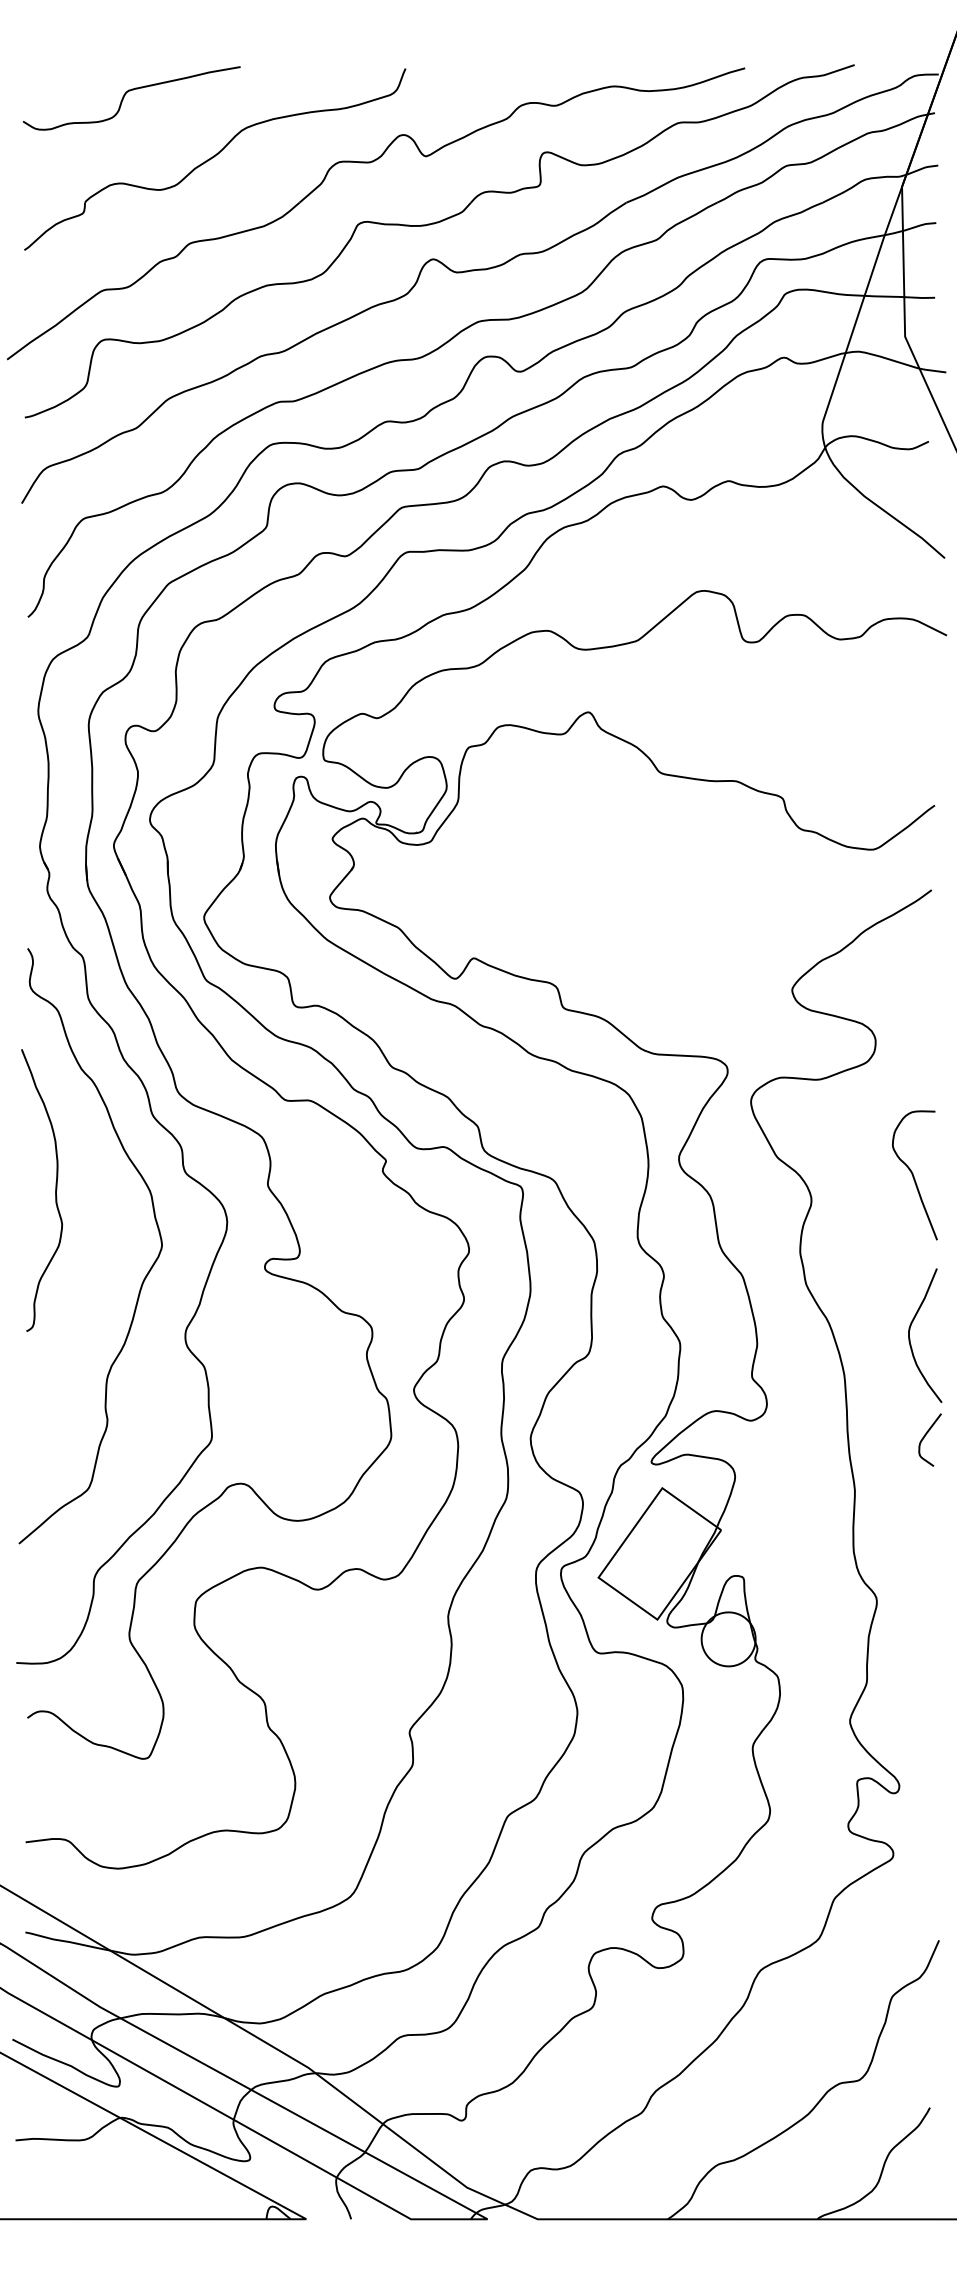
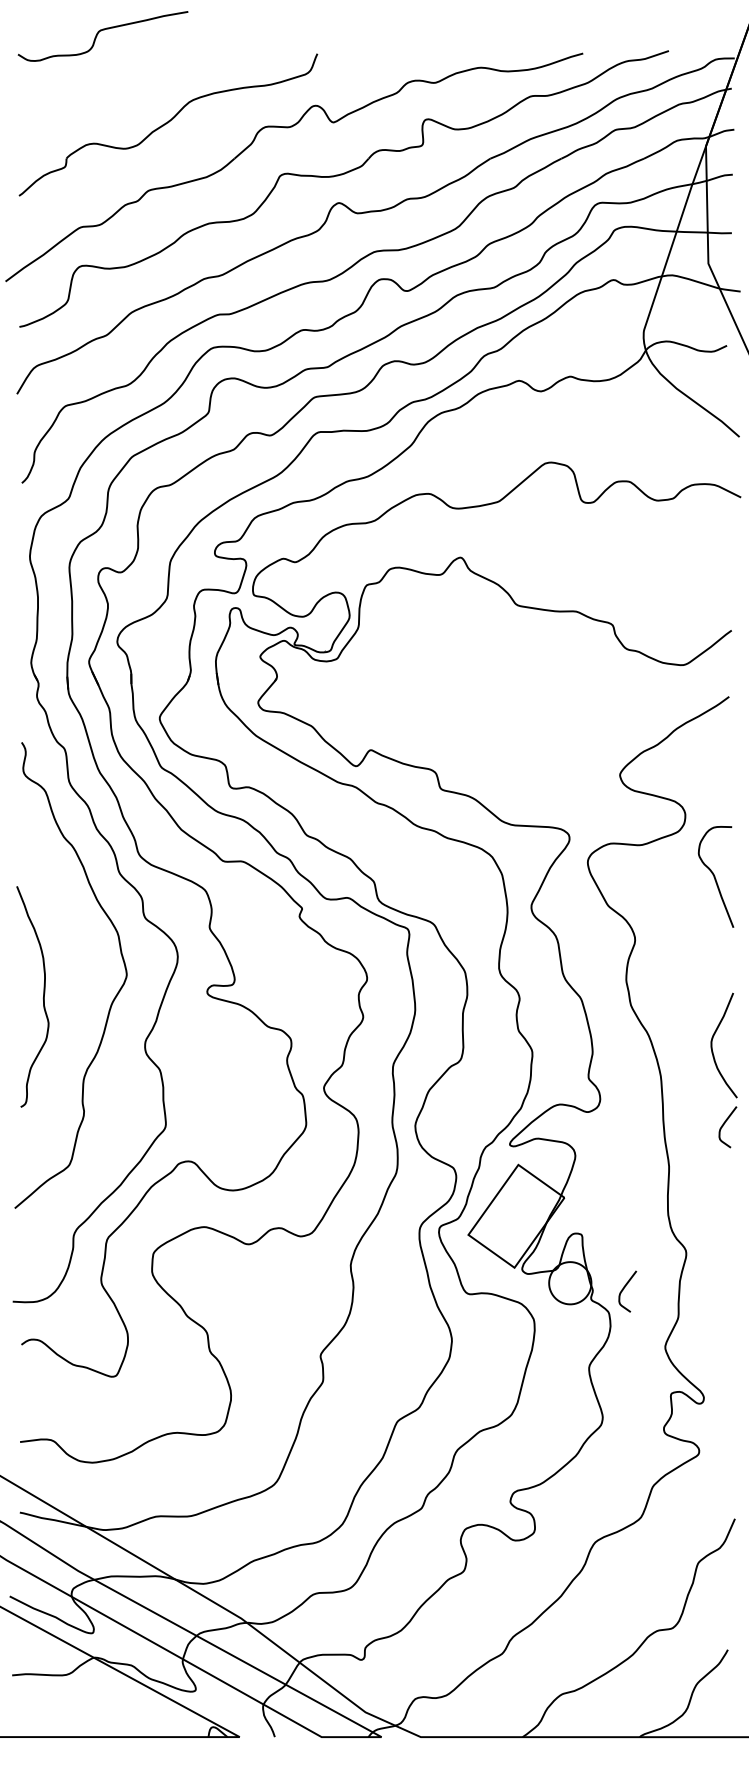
curve: (126, 94) -> (98, 33), moved
curve: (913, 1175) -> (714, 877), moved
curve: (55, 1190) -> (43, 996), moved
curve: (798, 1645) -> (624, 1288), added

